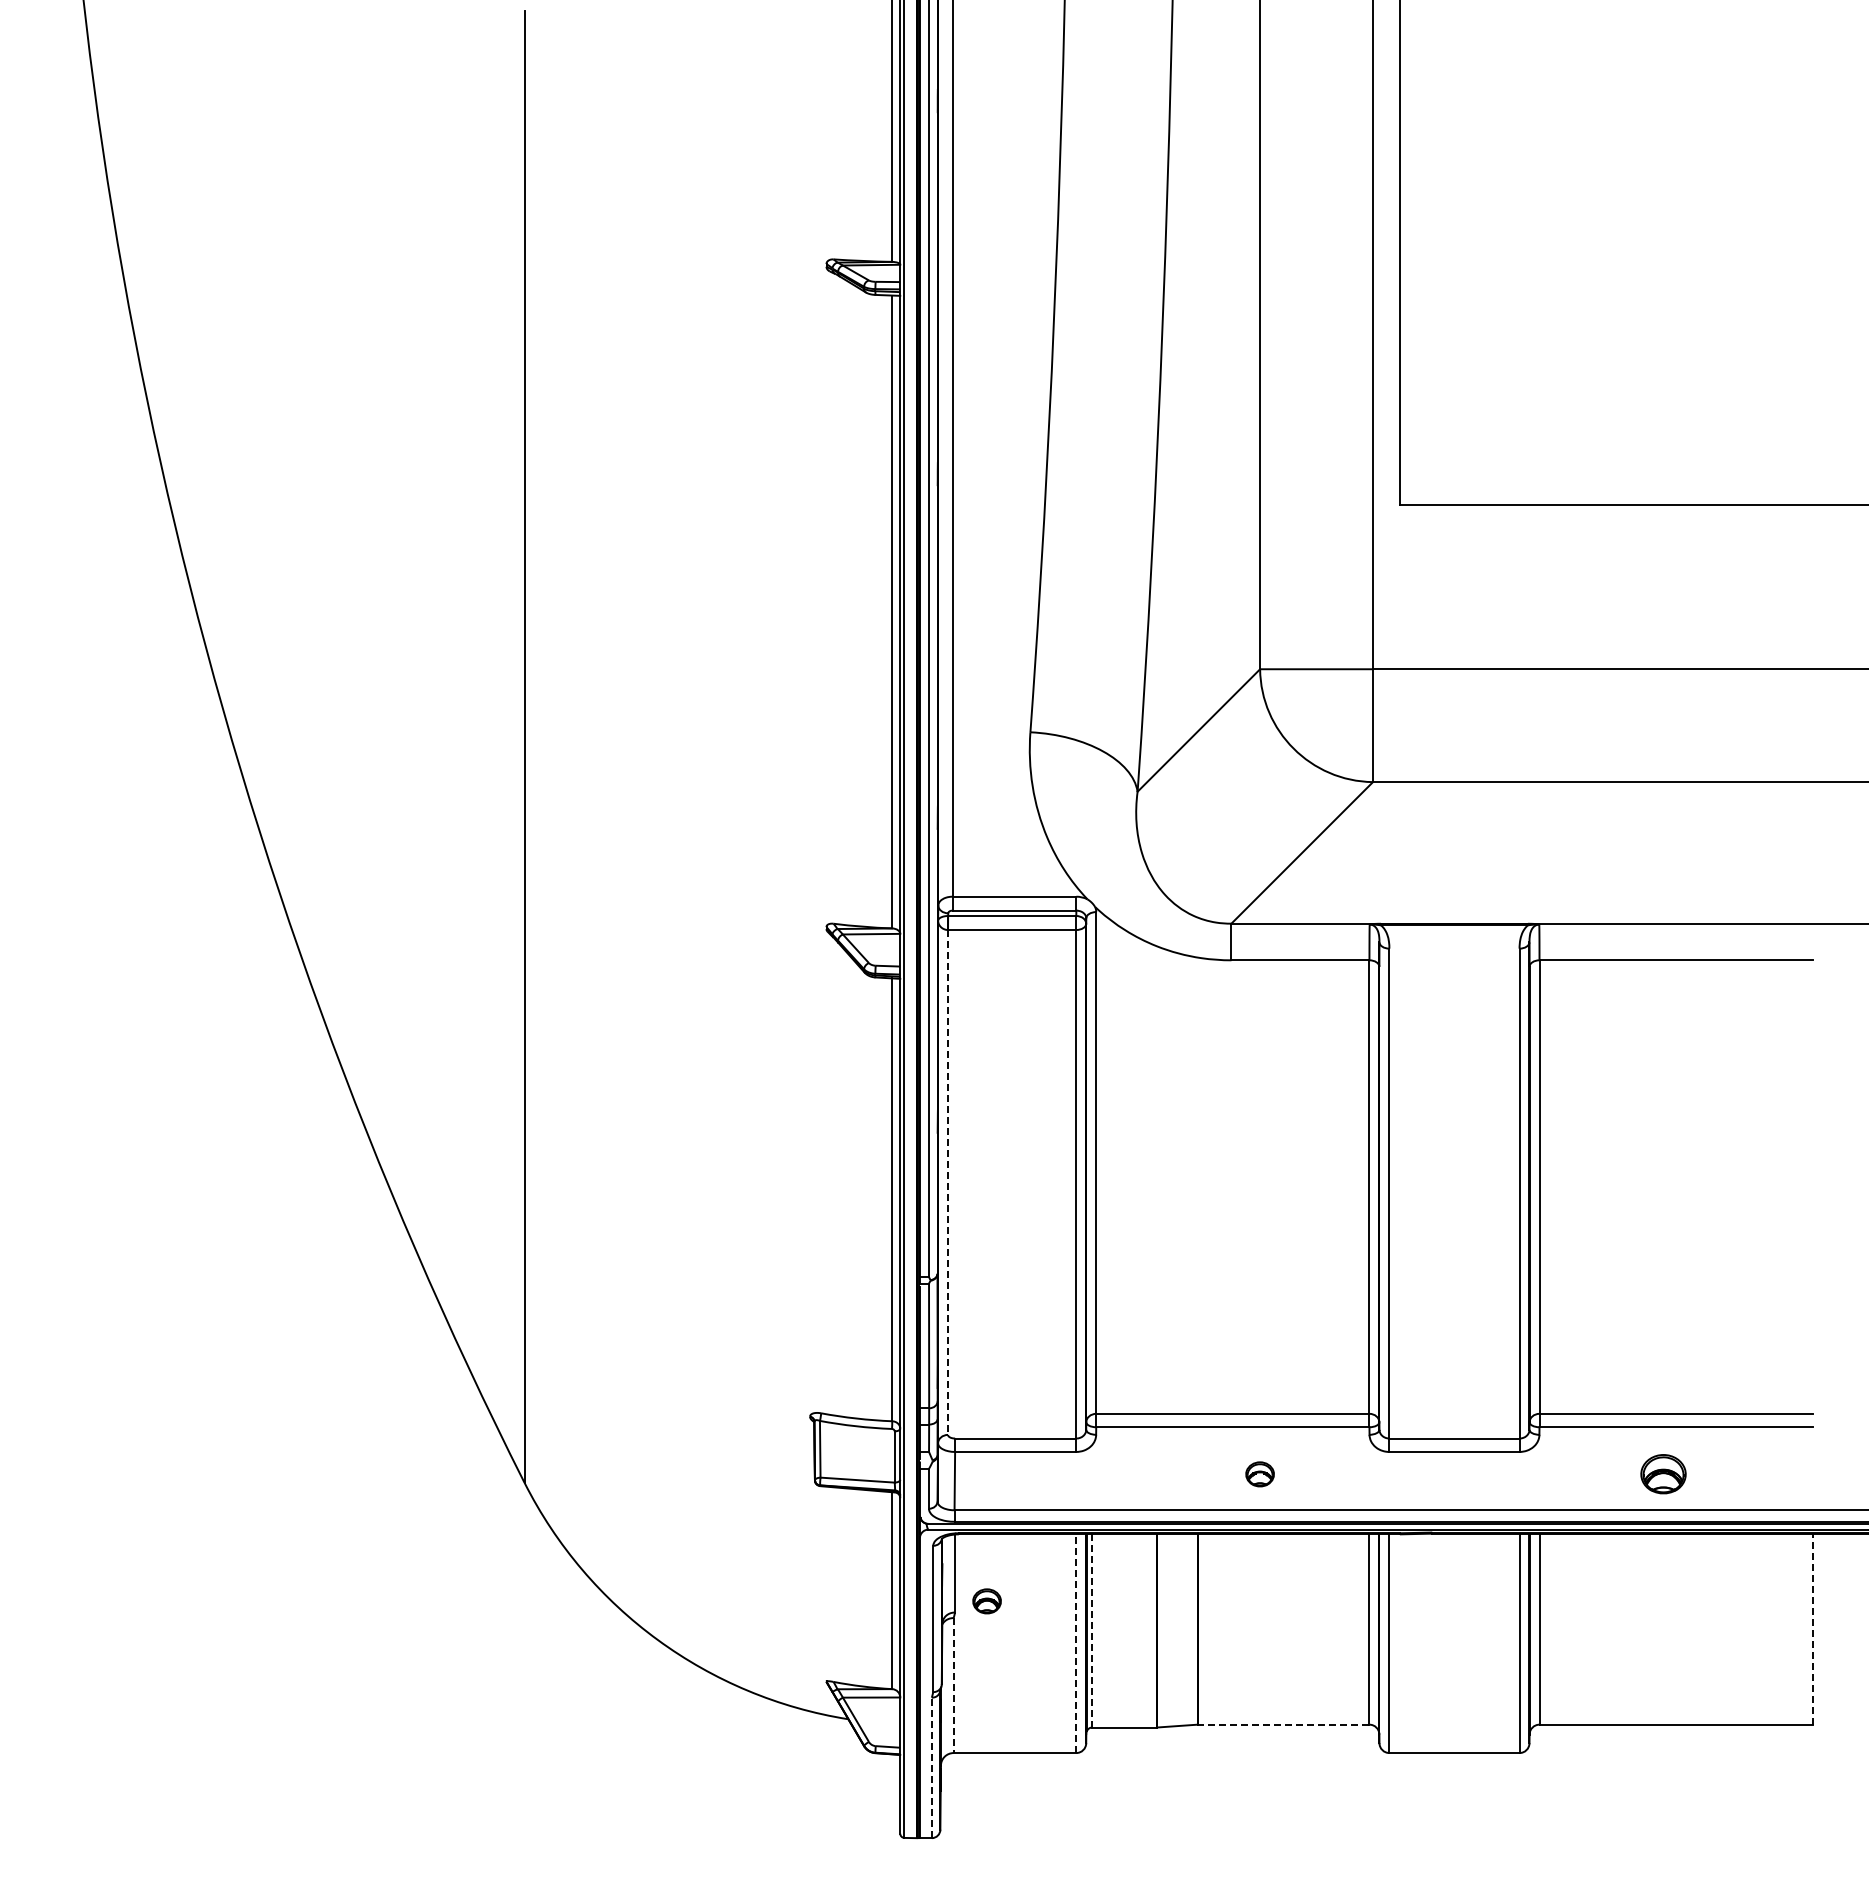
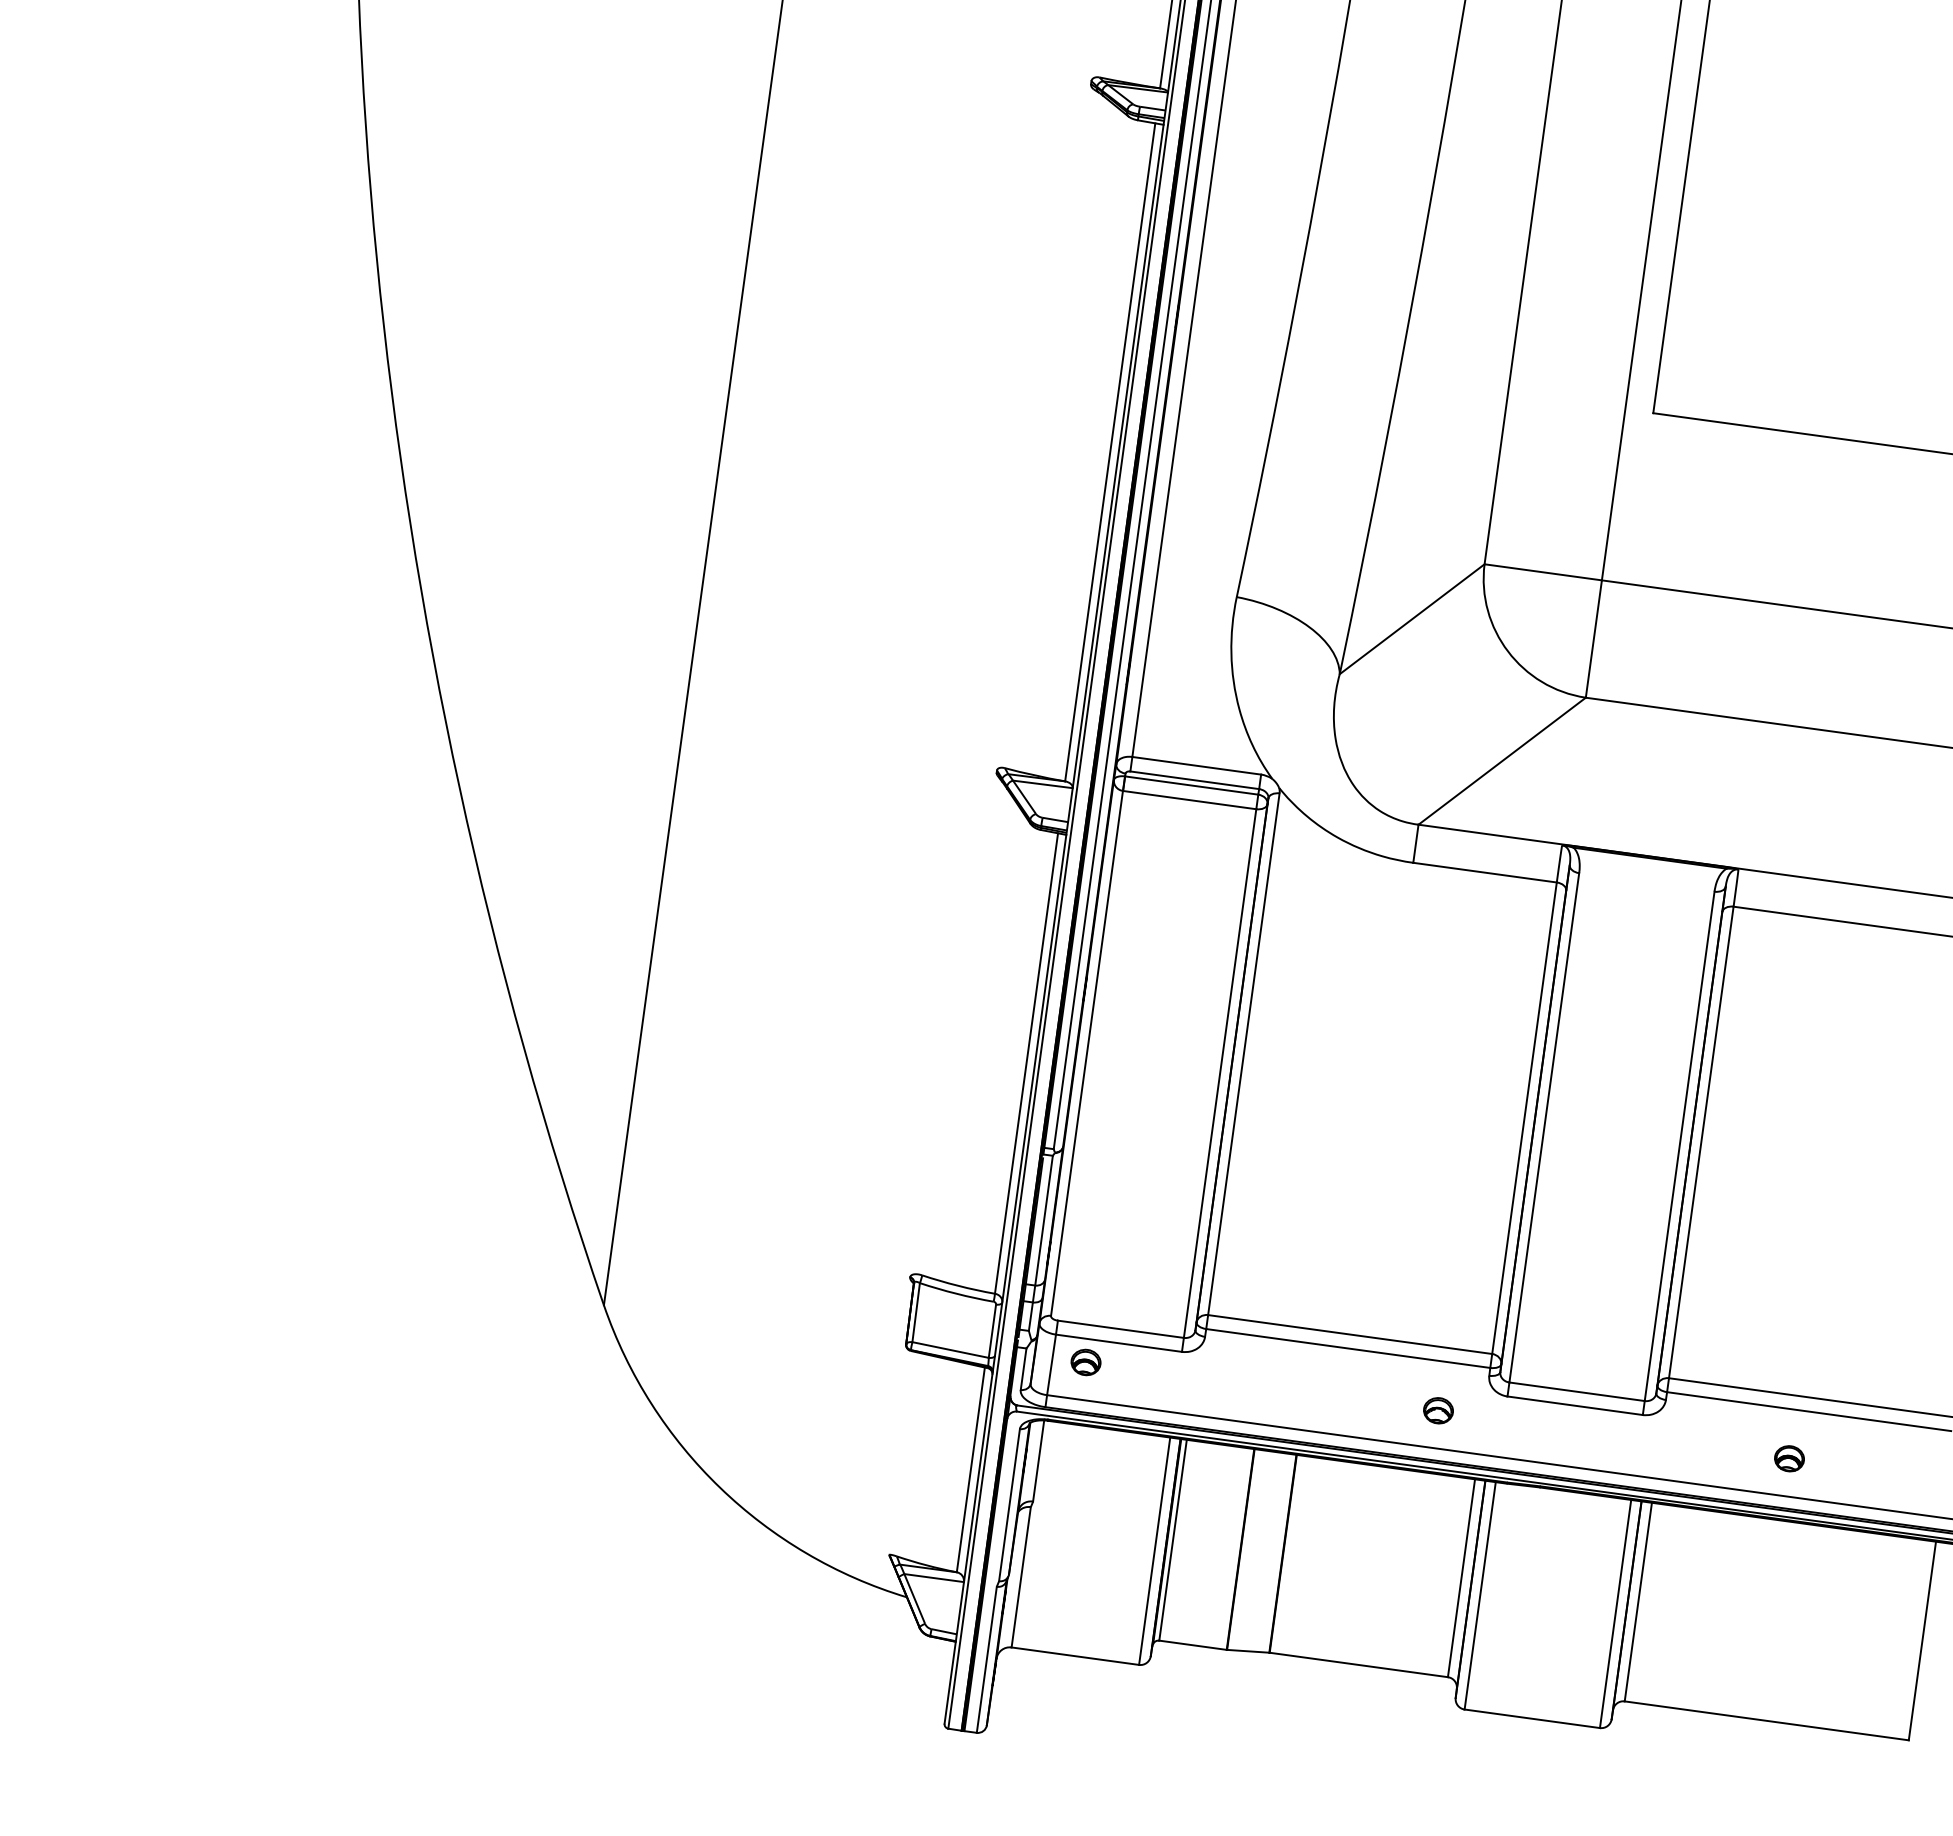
line: (948, 1182) -> (1087, 1053), dashed -> solid
part: (1259, 1474) -> (1437, 1410), moved
part: (1663, 1474) -> (1789, 1458), size x0.62
part: (986, 1601) -> (1085, 1362), moved
line: (1812, 1629) -> (1922, 1641), dashed -> solid
line: (1092, 1630) -> (1173, 1539), dashed -> solid
line: (1076, 1643) -> (1154, 1551), dashed -> solid
line: (953, 1686) -> (1020, 1578), dashed -> solid
line: (1283, 1724) -> (1358, 1664), dashed -> solid
line: (931, 1767) -> (986, 1659), dashed -> solid

